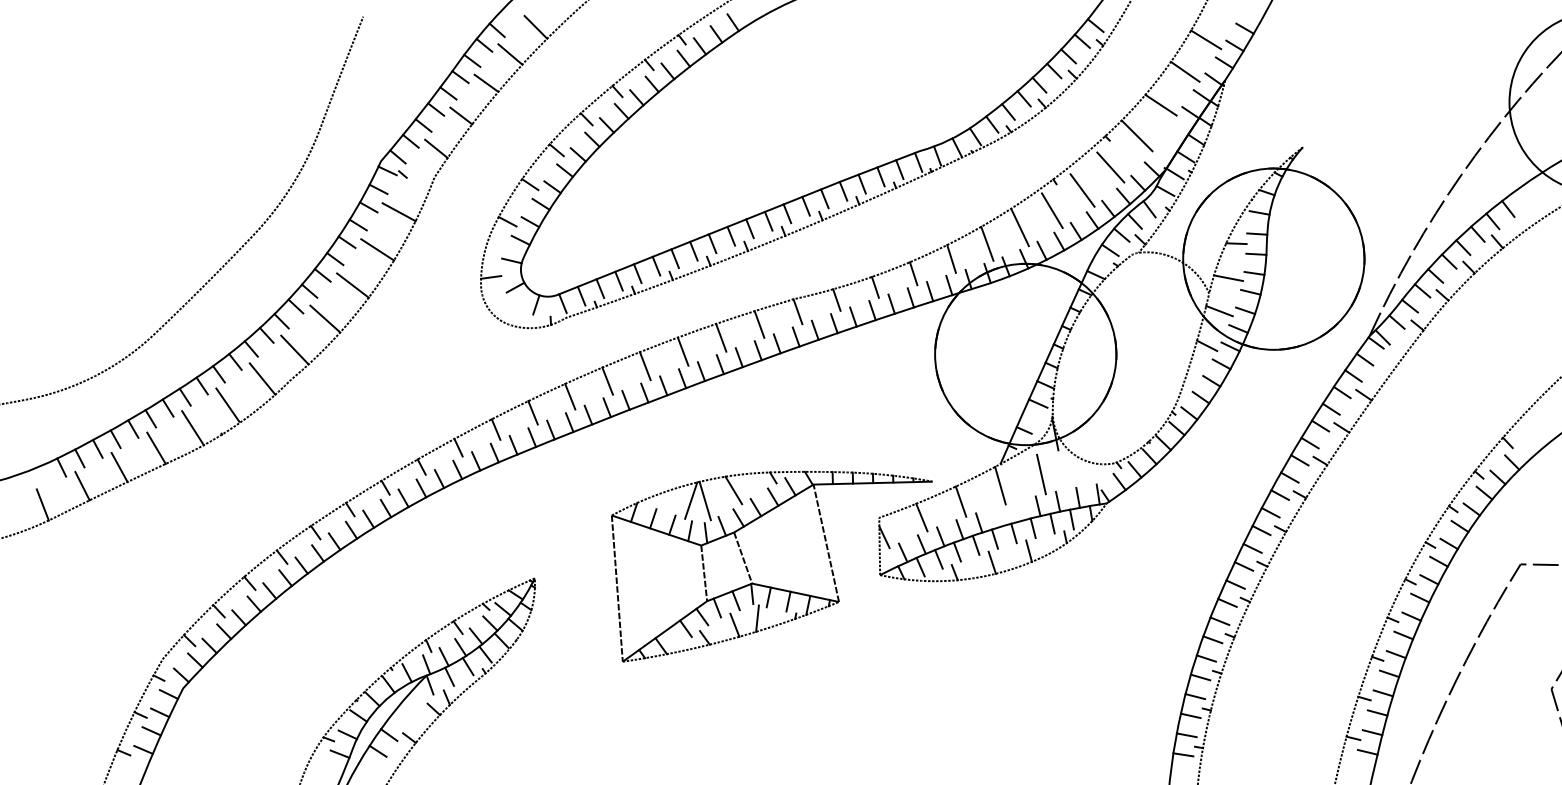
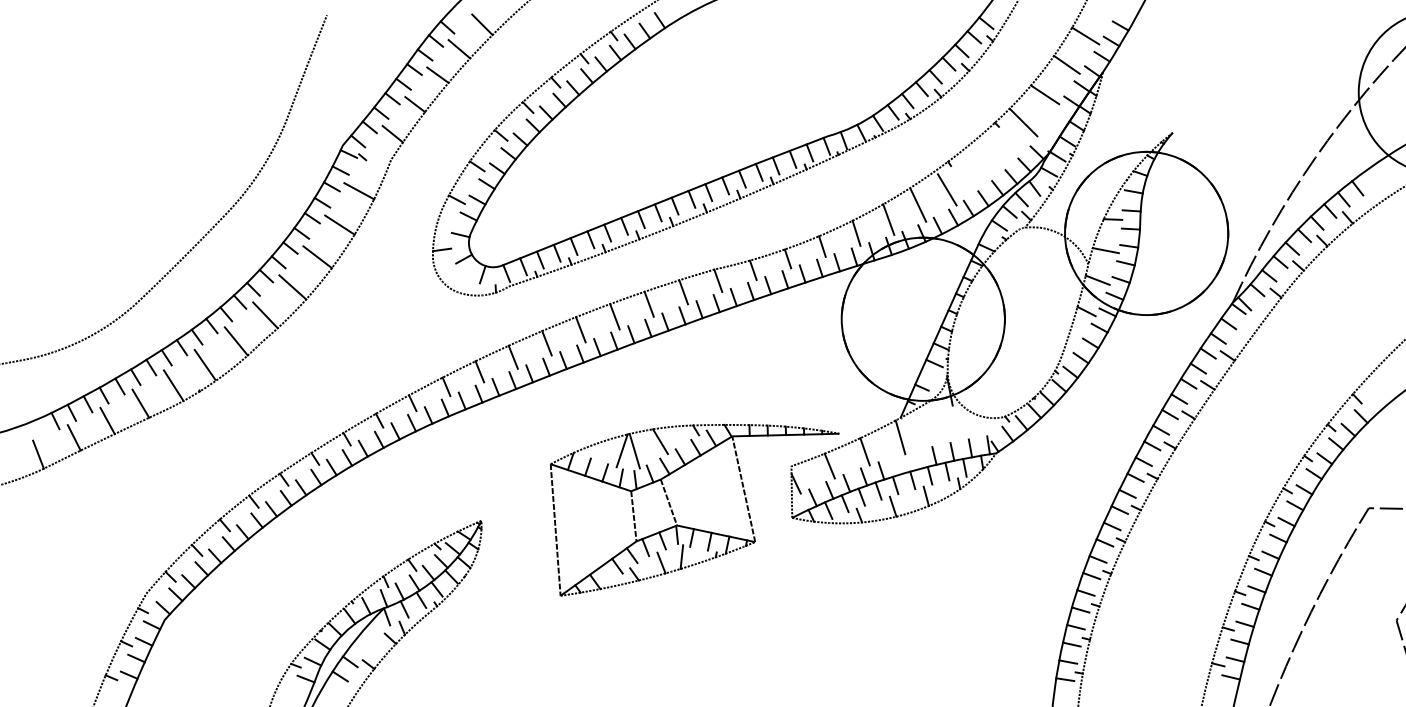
line: (1110, 166) -> (999, 150), removed
line: (1082, 190) -> (974, 171), removed
line: (1041, 474) -> (937, 427), removed

